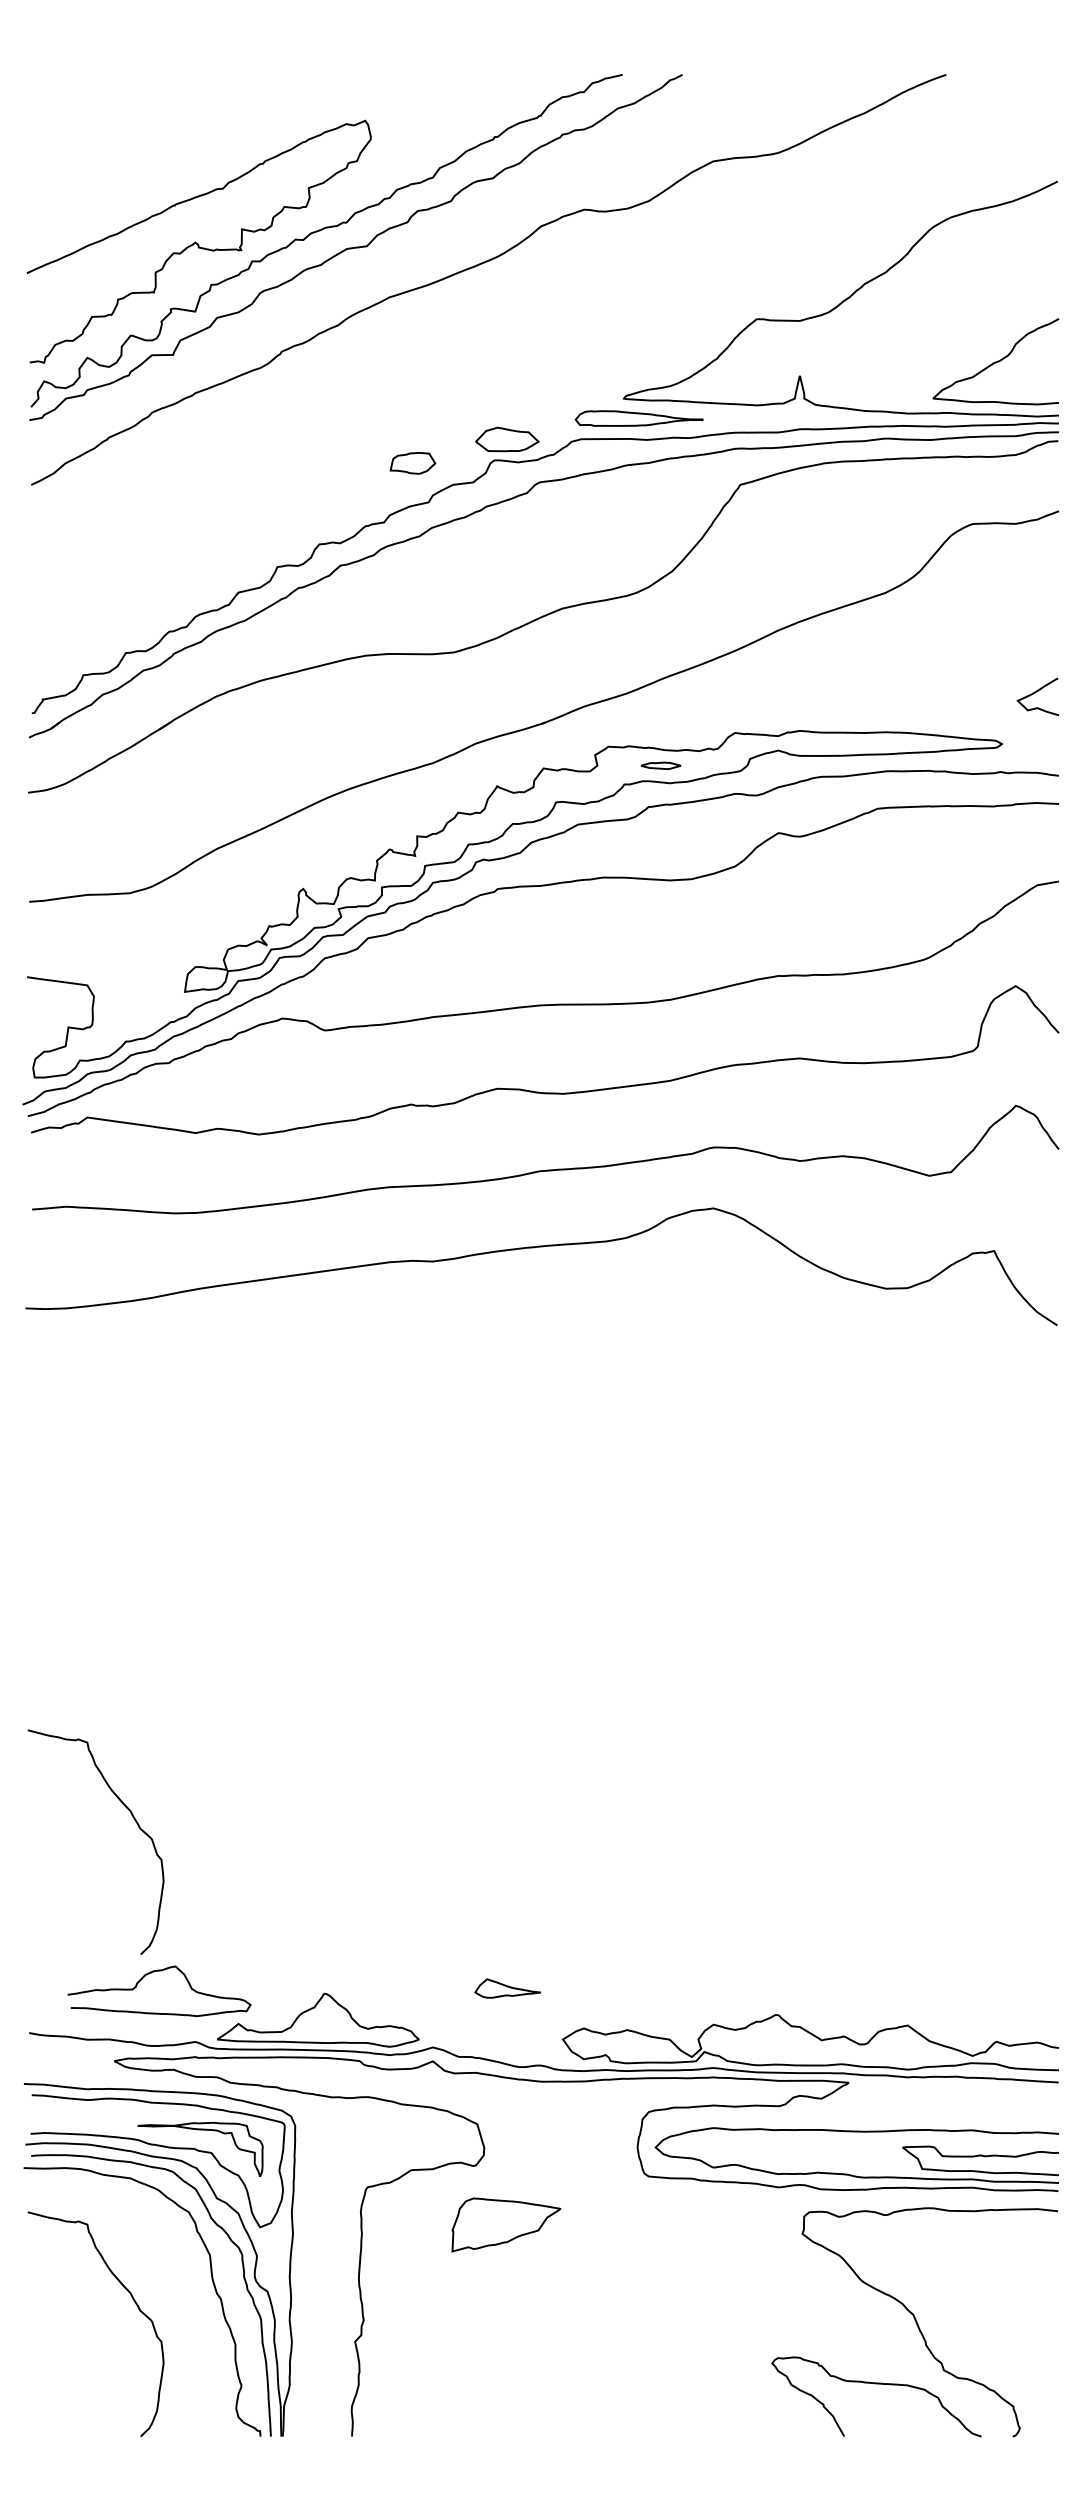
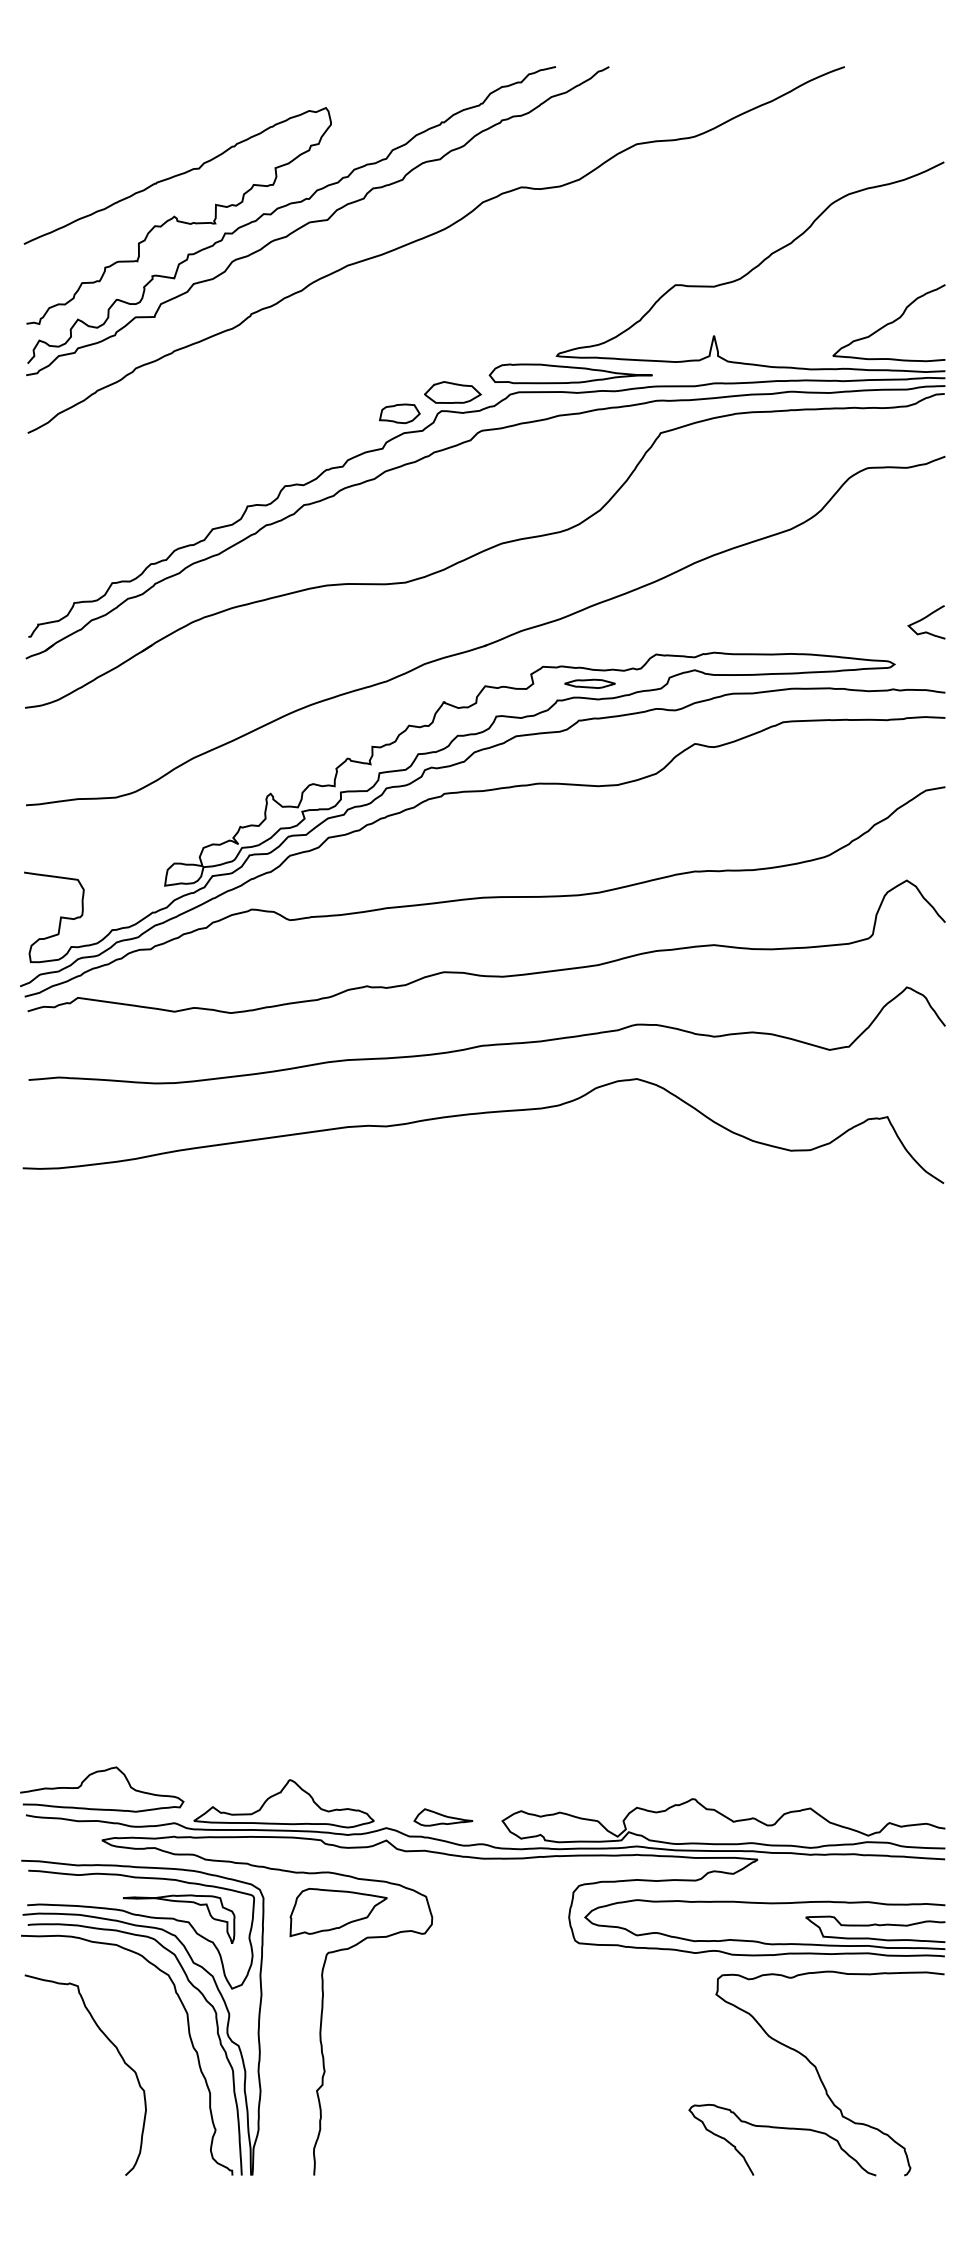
part: (638, 418) -> (569, 373), size x1.43
part: (412, 463) -> (399, 413), moved
part: (660, 765) -> (589, 683), size x1.43
curve: (132, 1817) -> (118, 1622), removed
curve: (151, 1973) -> (95, 1773), moved
part: (507, 1988) -> (443, 1817), moved
part: (506, 2224) -> (338, 1912), moved

